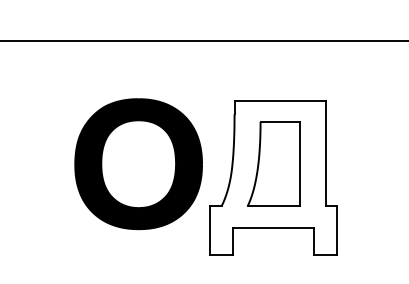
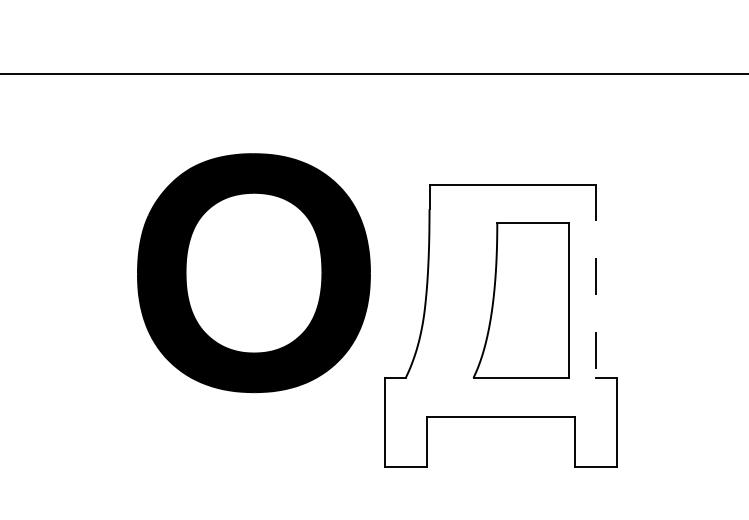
line: (325, 153) -> (596, 281), solid -> dashed
part: (273, 163) -> (520, 299), moved
part: (138, 164) -> (253, 273), moved

